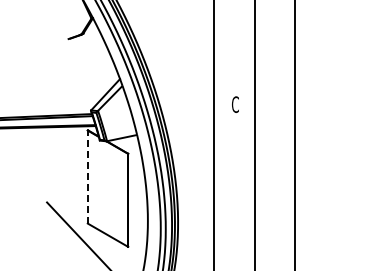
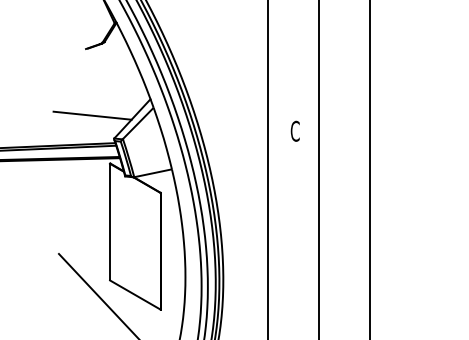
line: (73, 92) -> (92, 116), added
line: (87, 177) -> (109, 222), dashed -> solid

